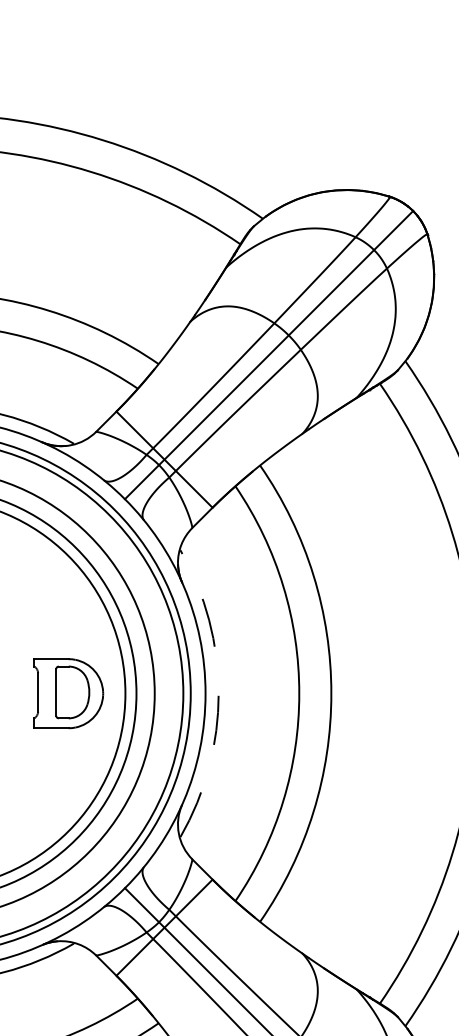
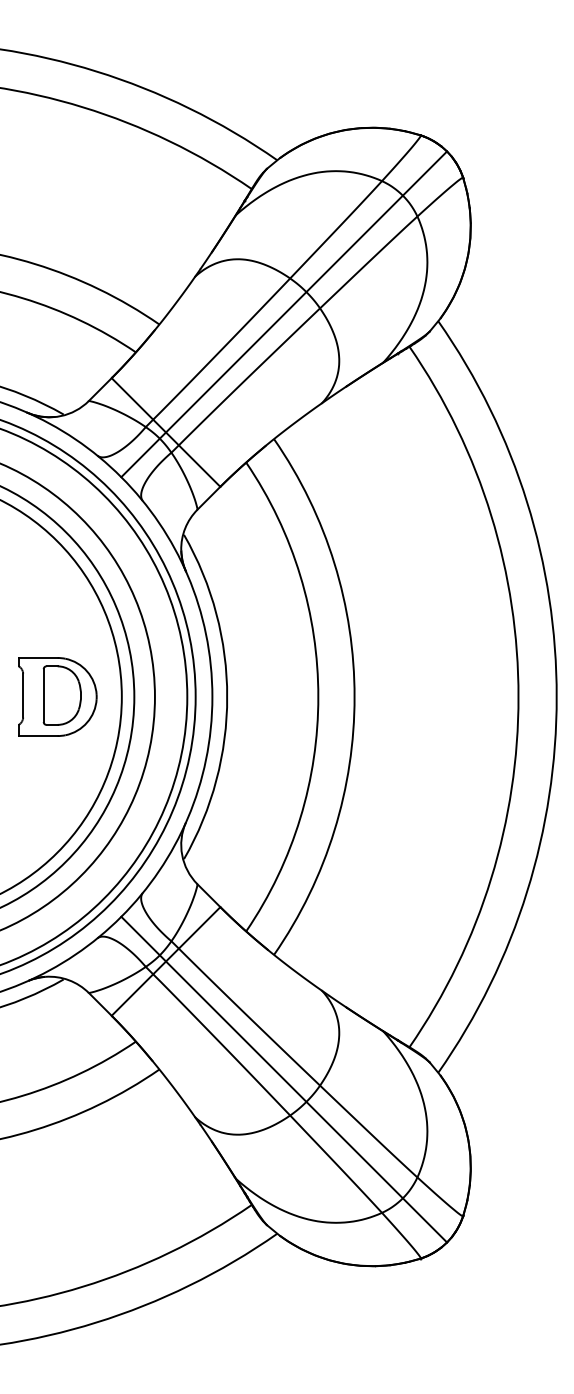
arc: (218, 694) -> (227, 697), dashed -> solid

